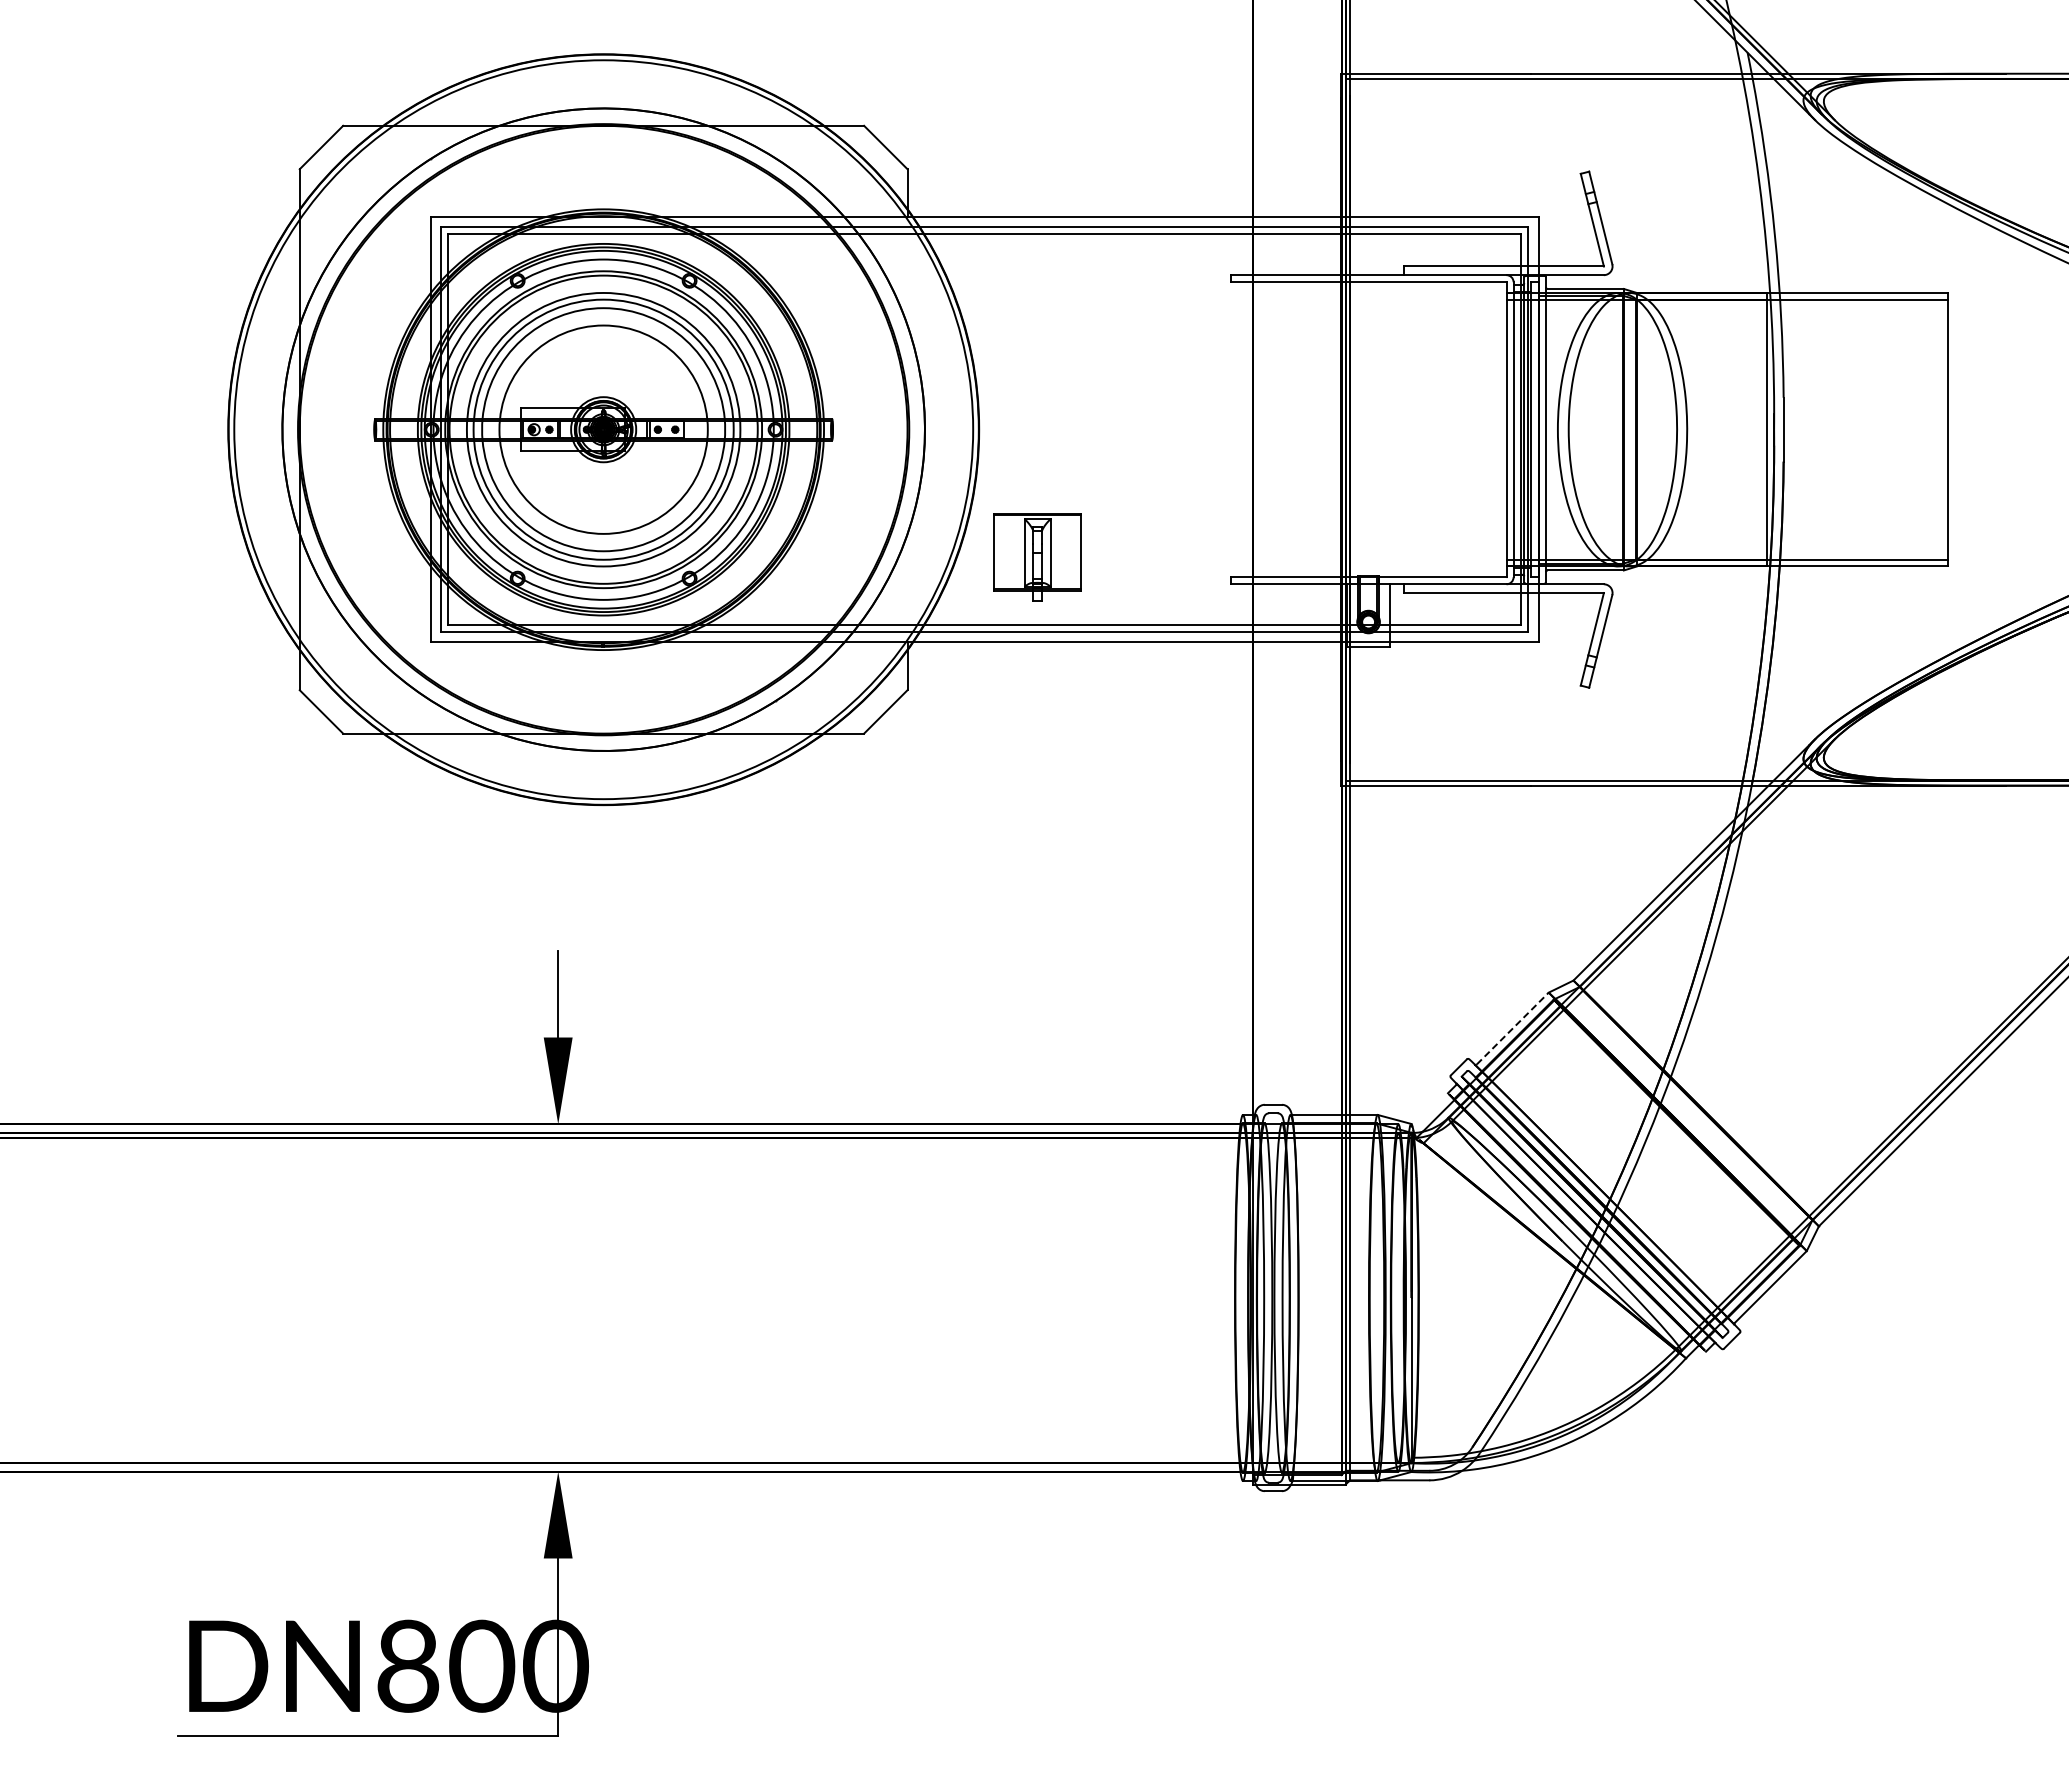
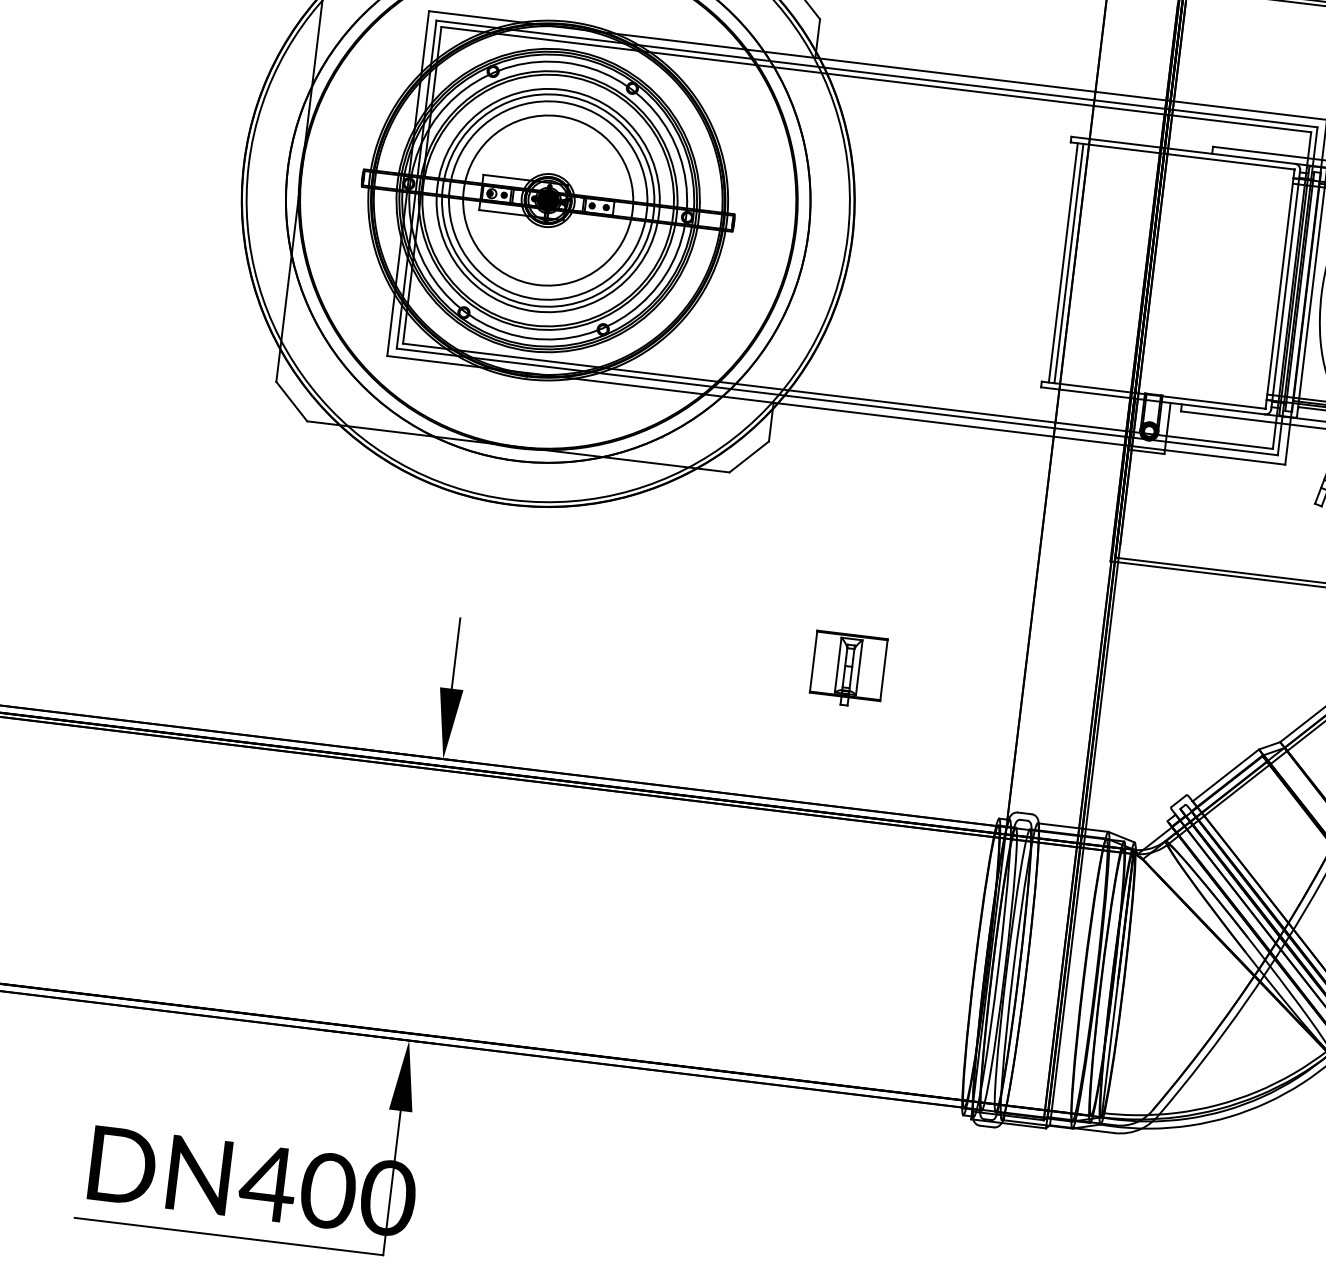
line: (1239, 429) -> (1063, 262), added
line: (1246, 429) -> (1069, 263), added
part: (1037, 557) -> (848, 670), moved
line: (1512, 1028) -> (1226, 775), dashed -> solid
text: (407, 1665) -> (268, 1182), DN800 -> DN400

